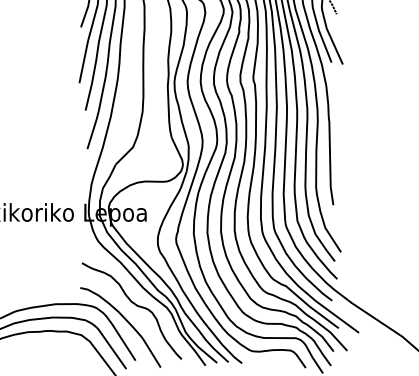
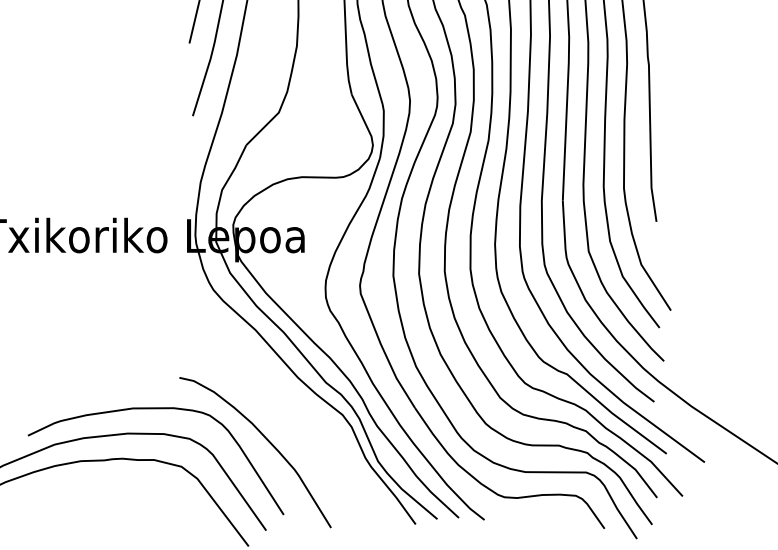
curve: (133, 304) -> (279, 408), removed

